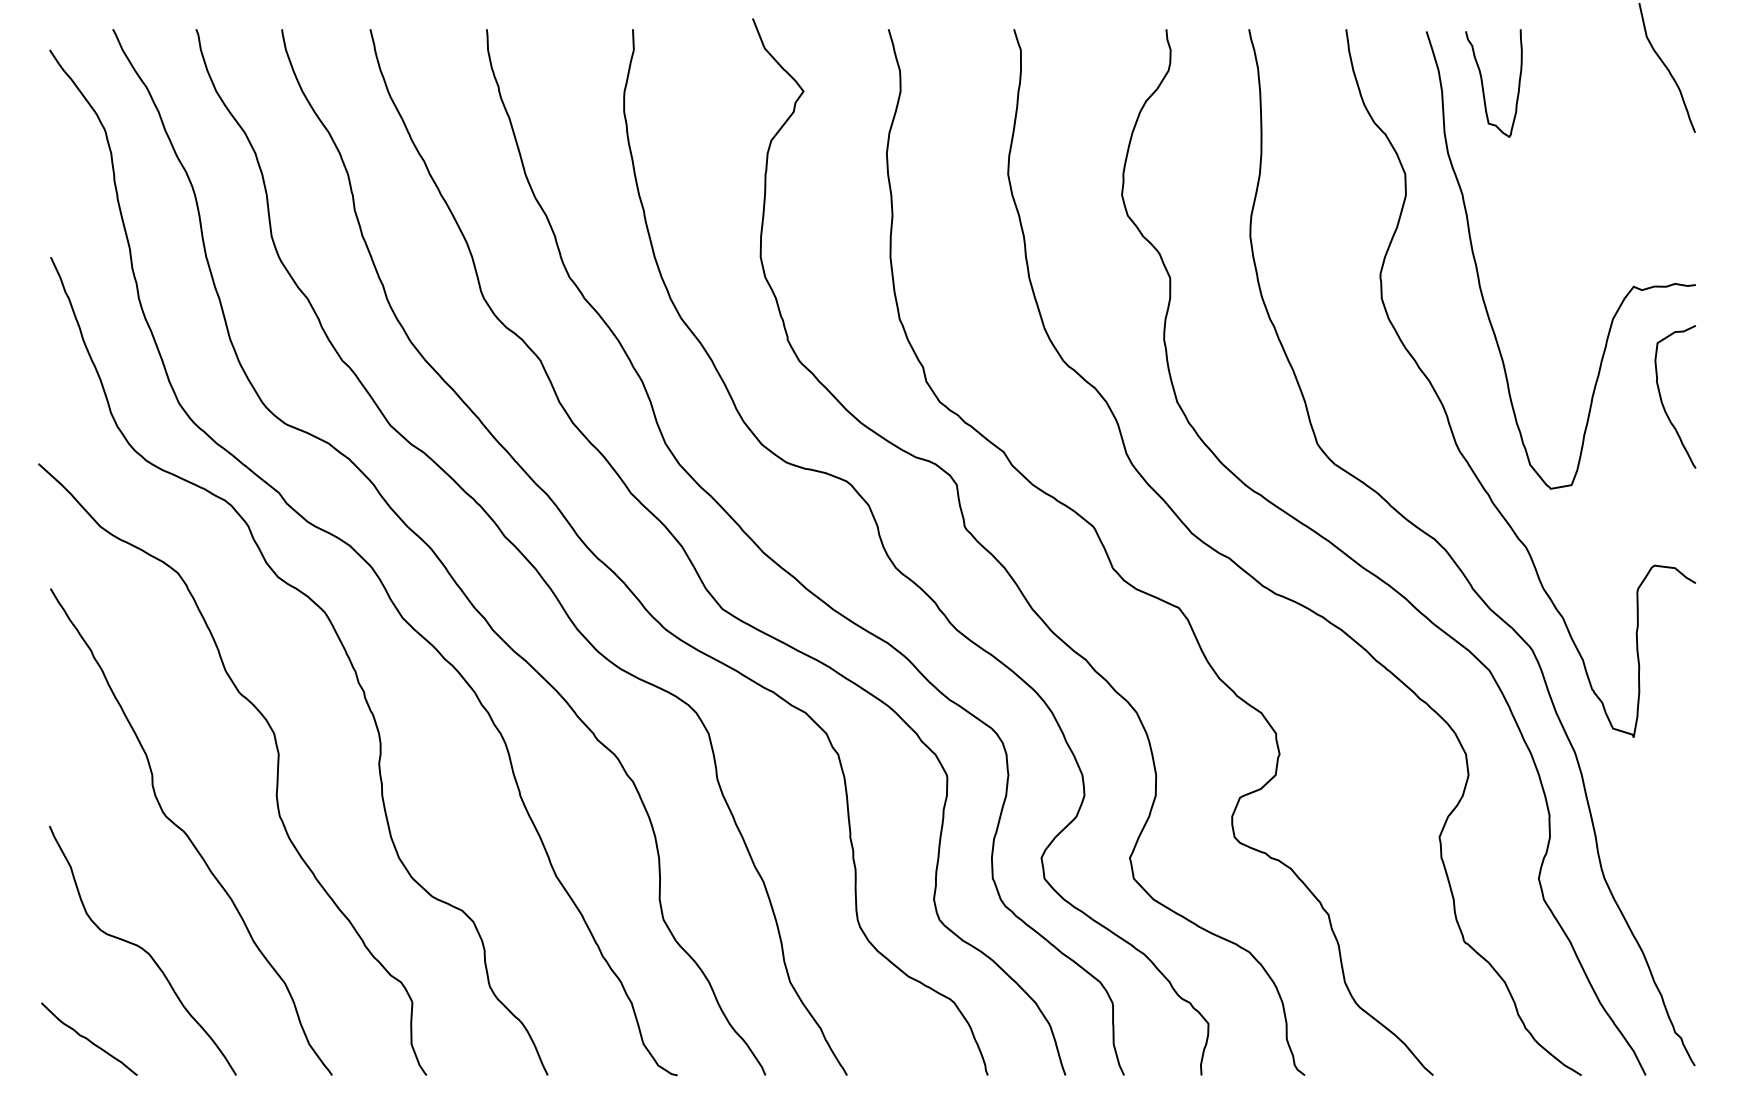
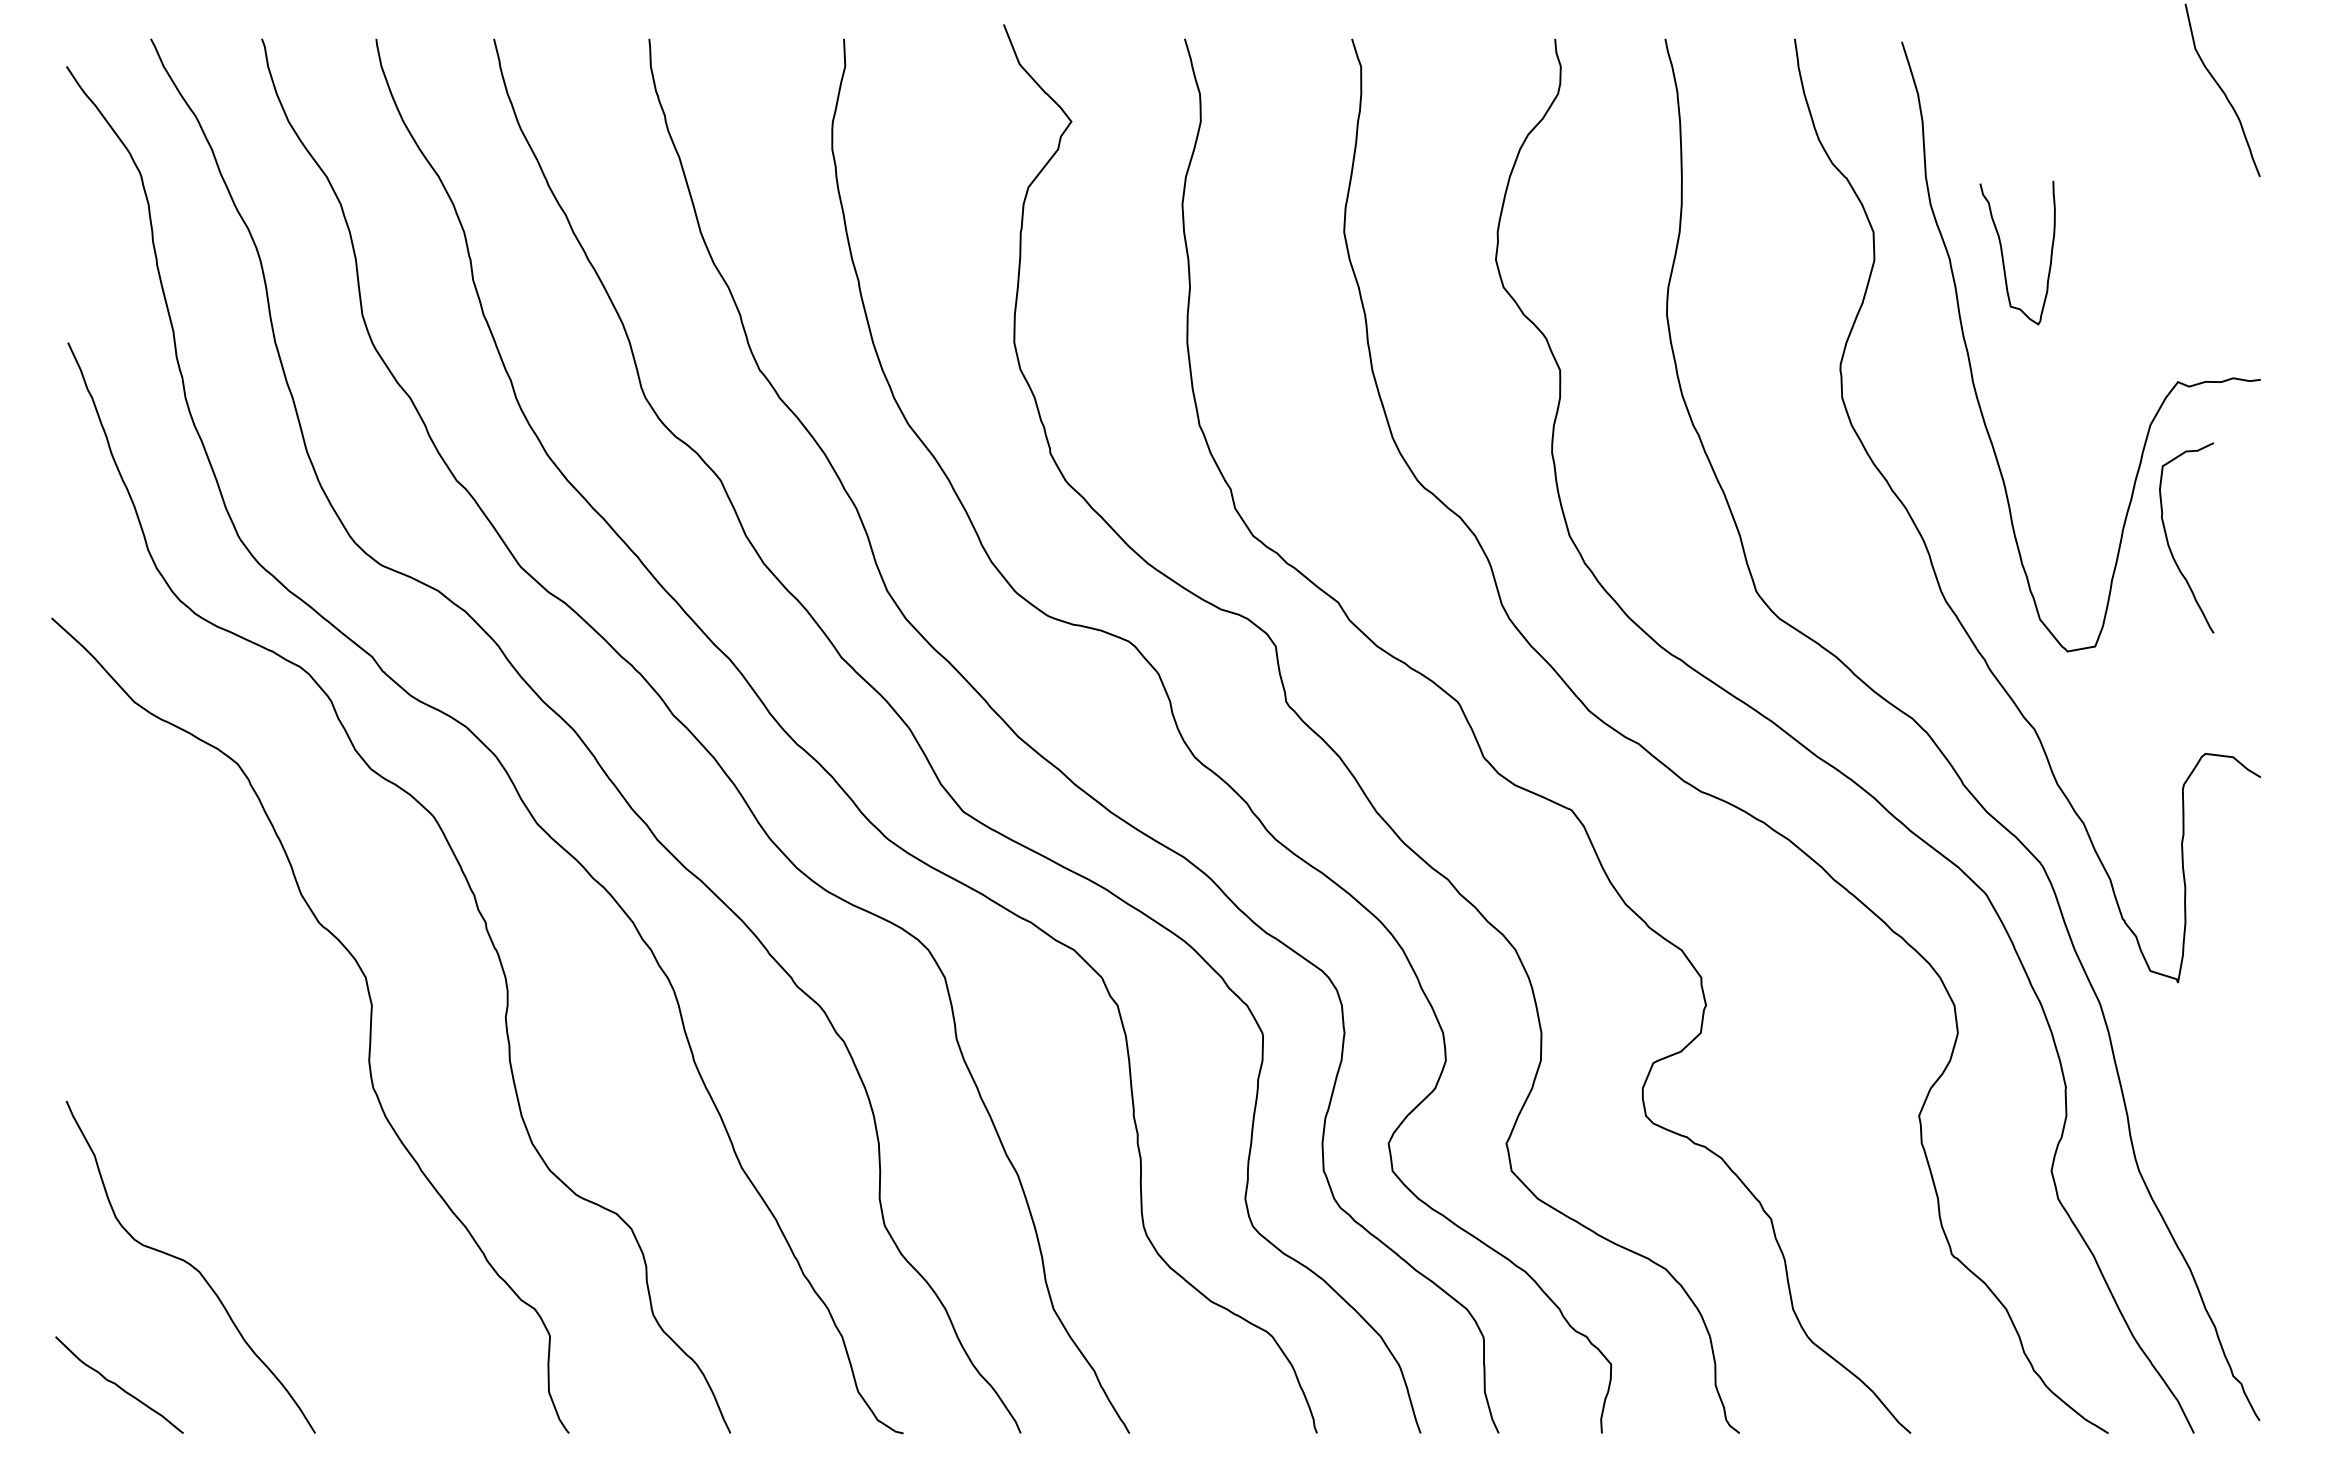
curve: (1483, 84) -> (2003, 254), moved
curve: (1661, 398) -> (2168, 540), moved
curve: (187, 834) -> (250, 1112), removed

